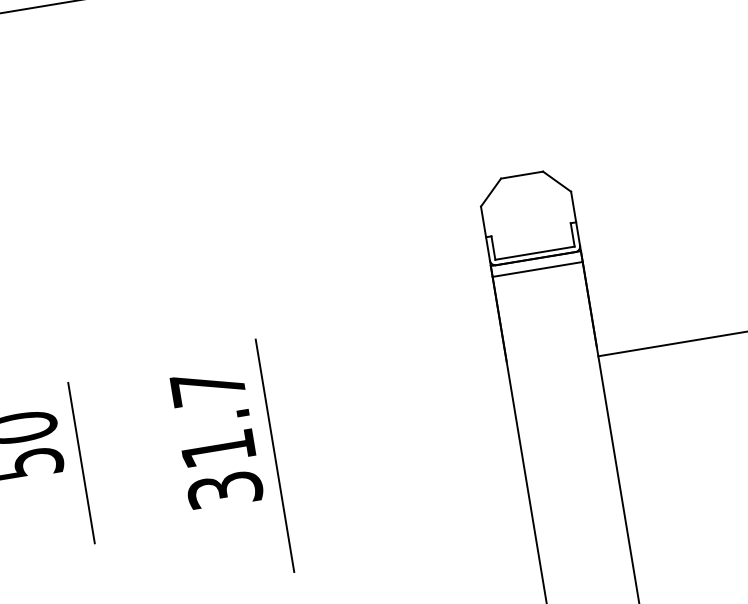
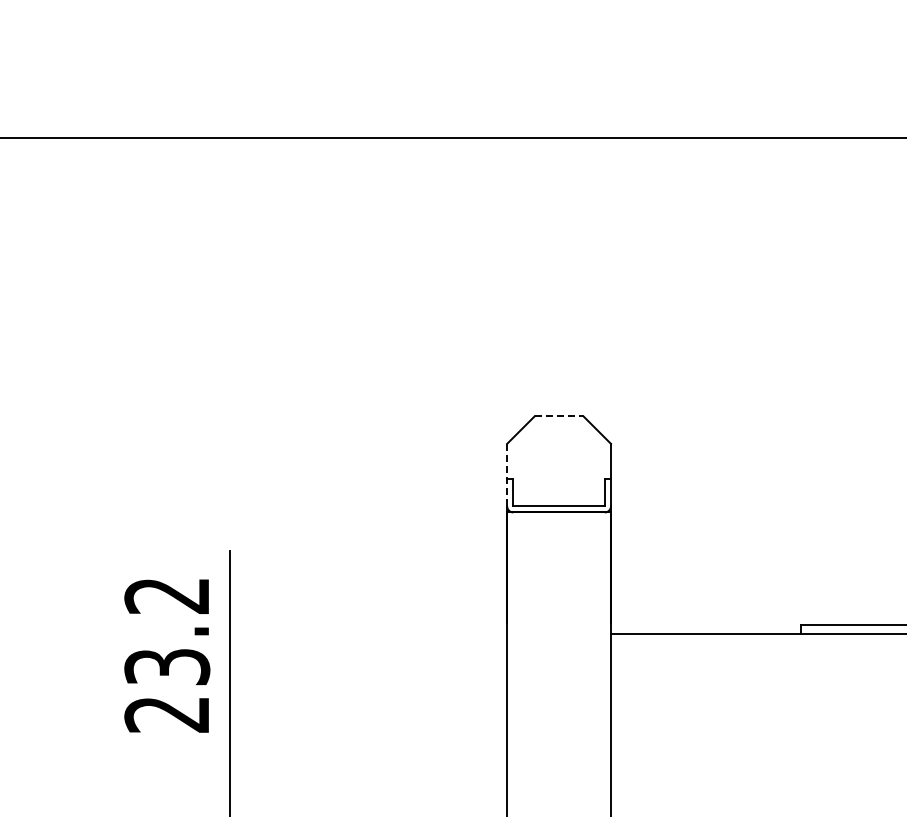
line: (522, 175) -> (559, 416), solid -> dashed
line: (485, 233) -> (507, 475), solid -> dashed
line: (537, 269) -> (559, 524), removed
text: (216, 438) -> (167, 655), 31.7 -> 23.2
line: (80, 463) -> (10, 657), removed

